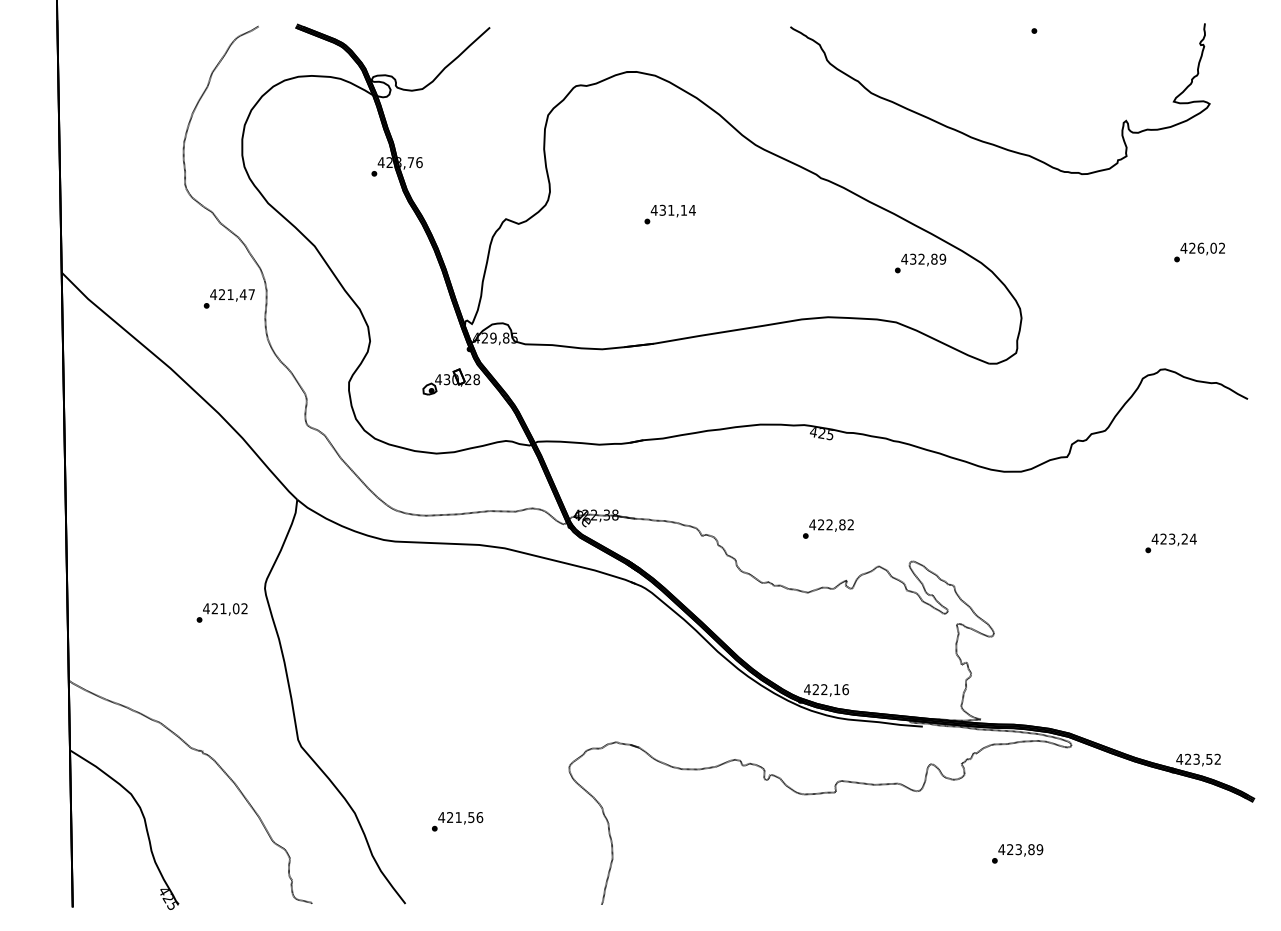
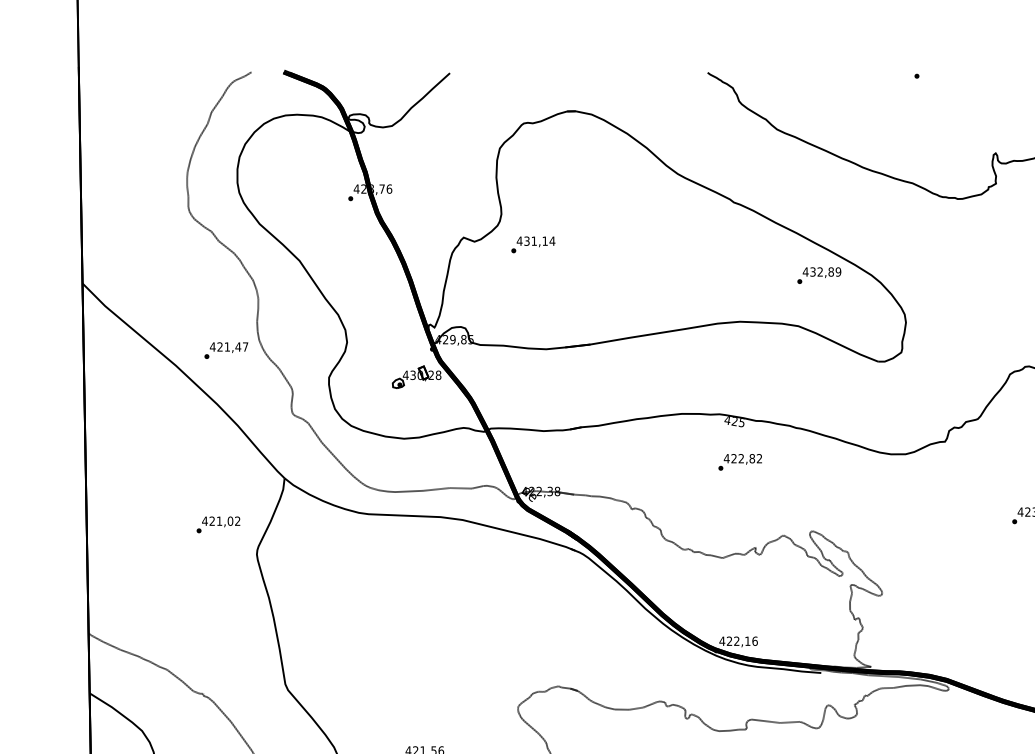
text: (669, 214) -> (532, 244), moved
text: (228, 298) -> (225, 350), moved
text: (828, 528) -> (740, 461), moved
text: (221, 612) -> (217, 524), moved

